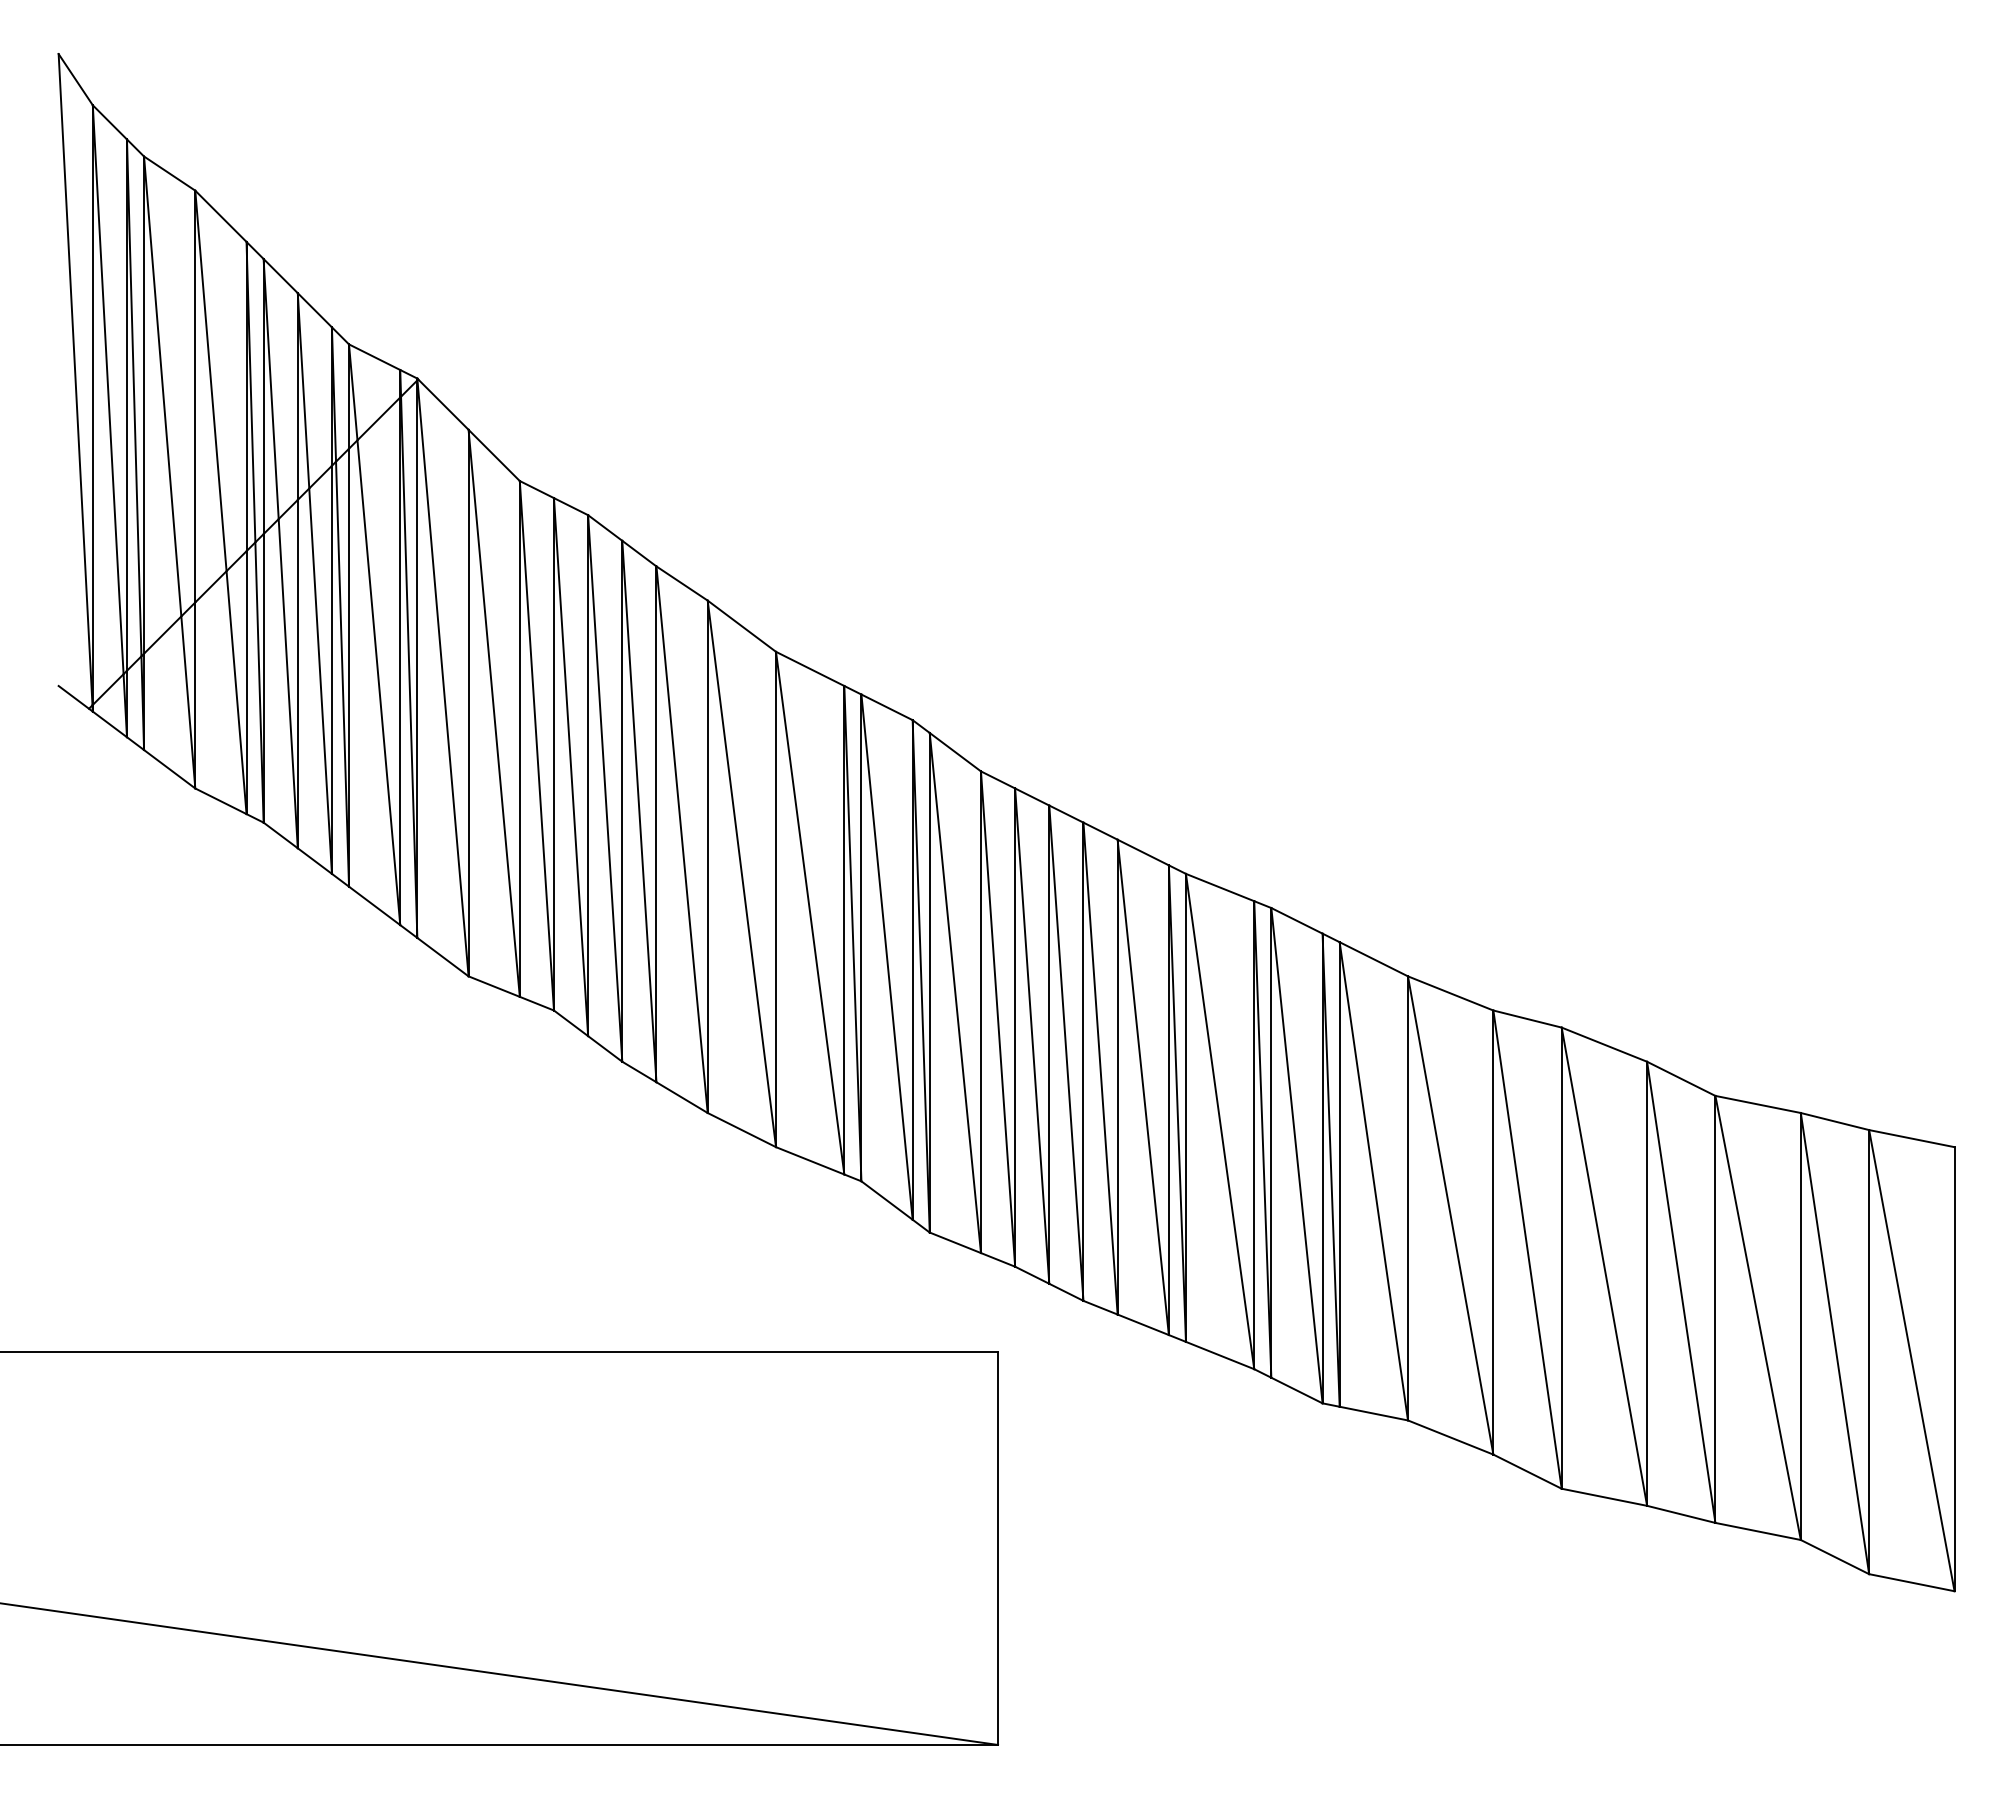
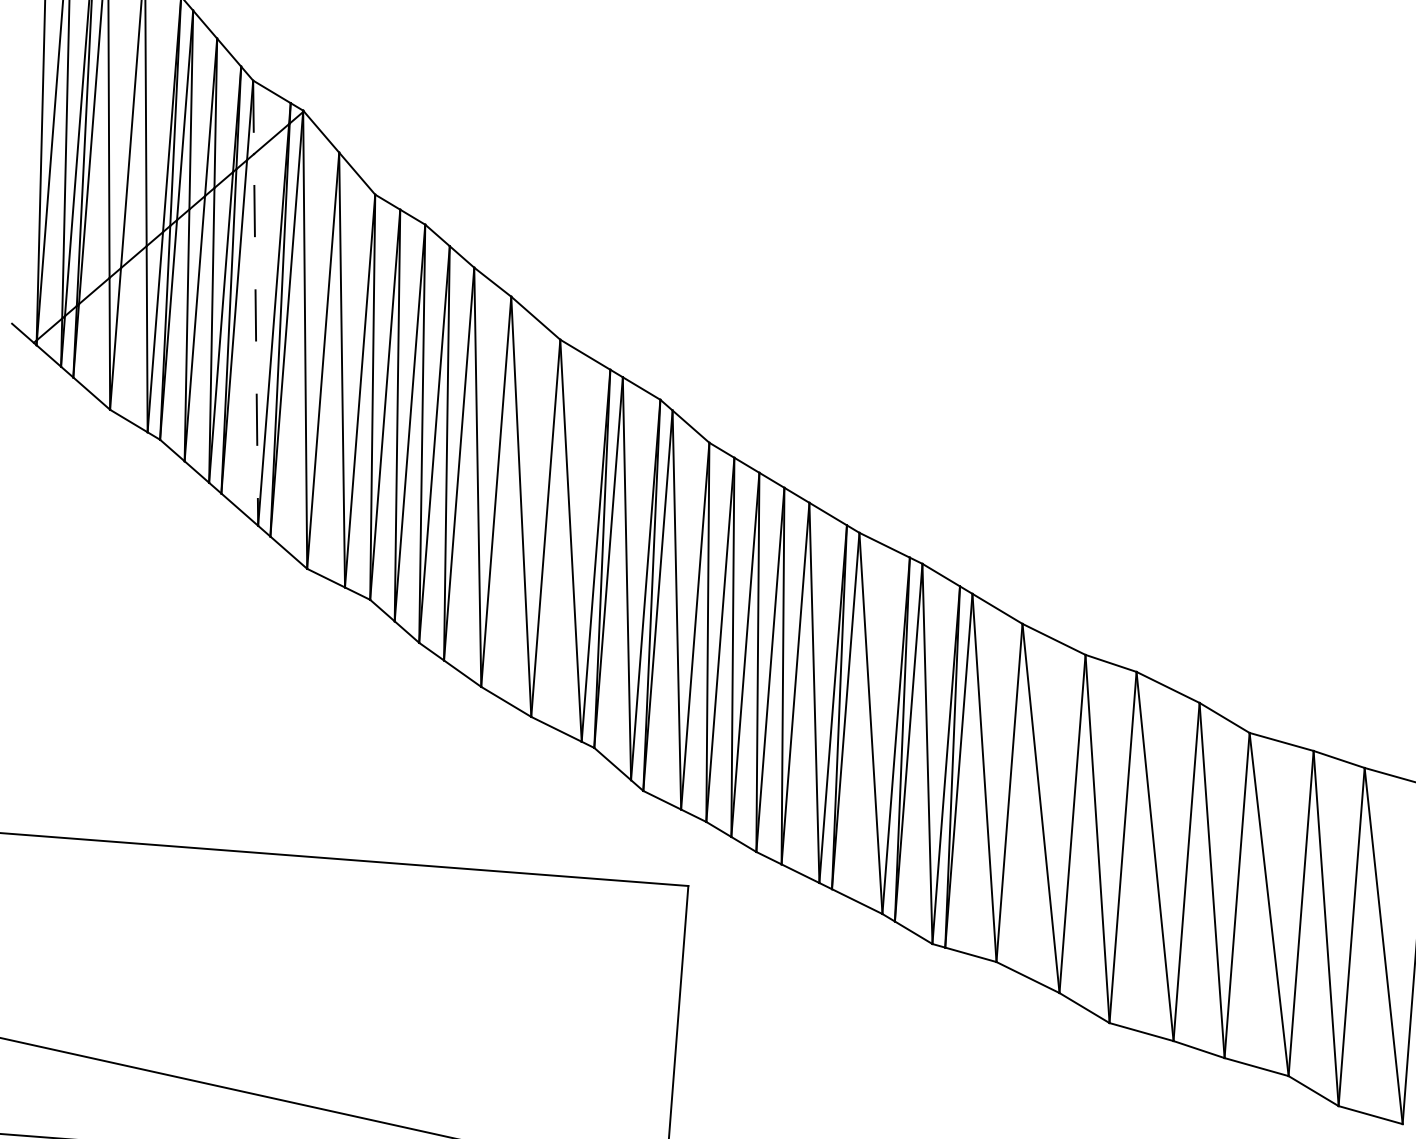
line: (374, 635) -> (255, 303), solid -> dashed

